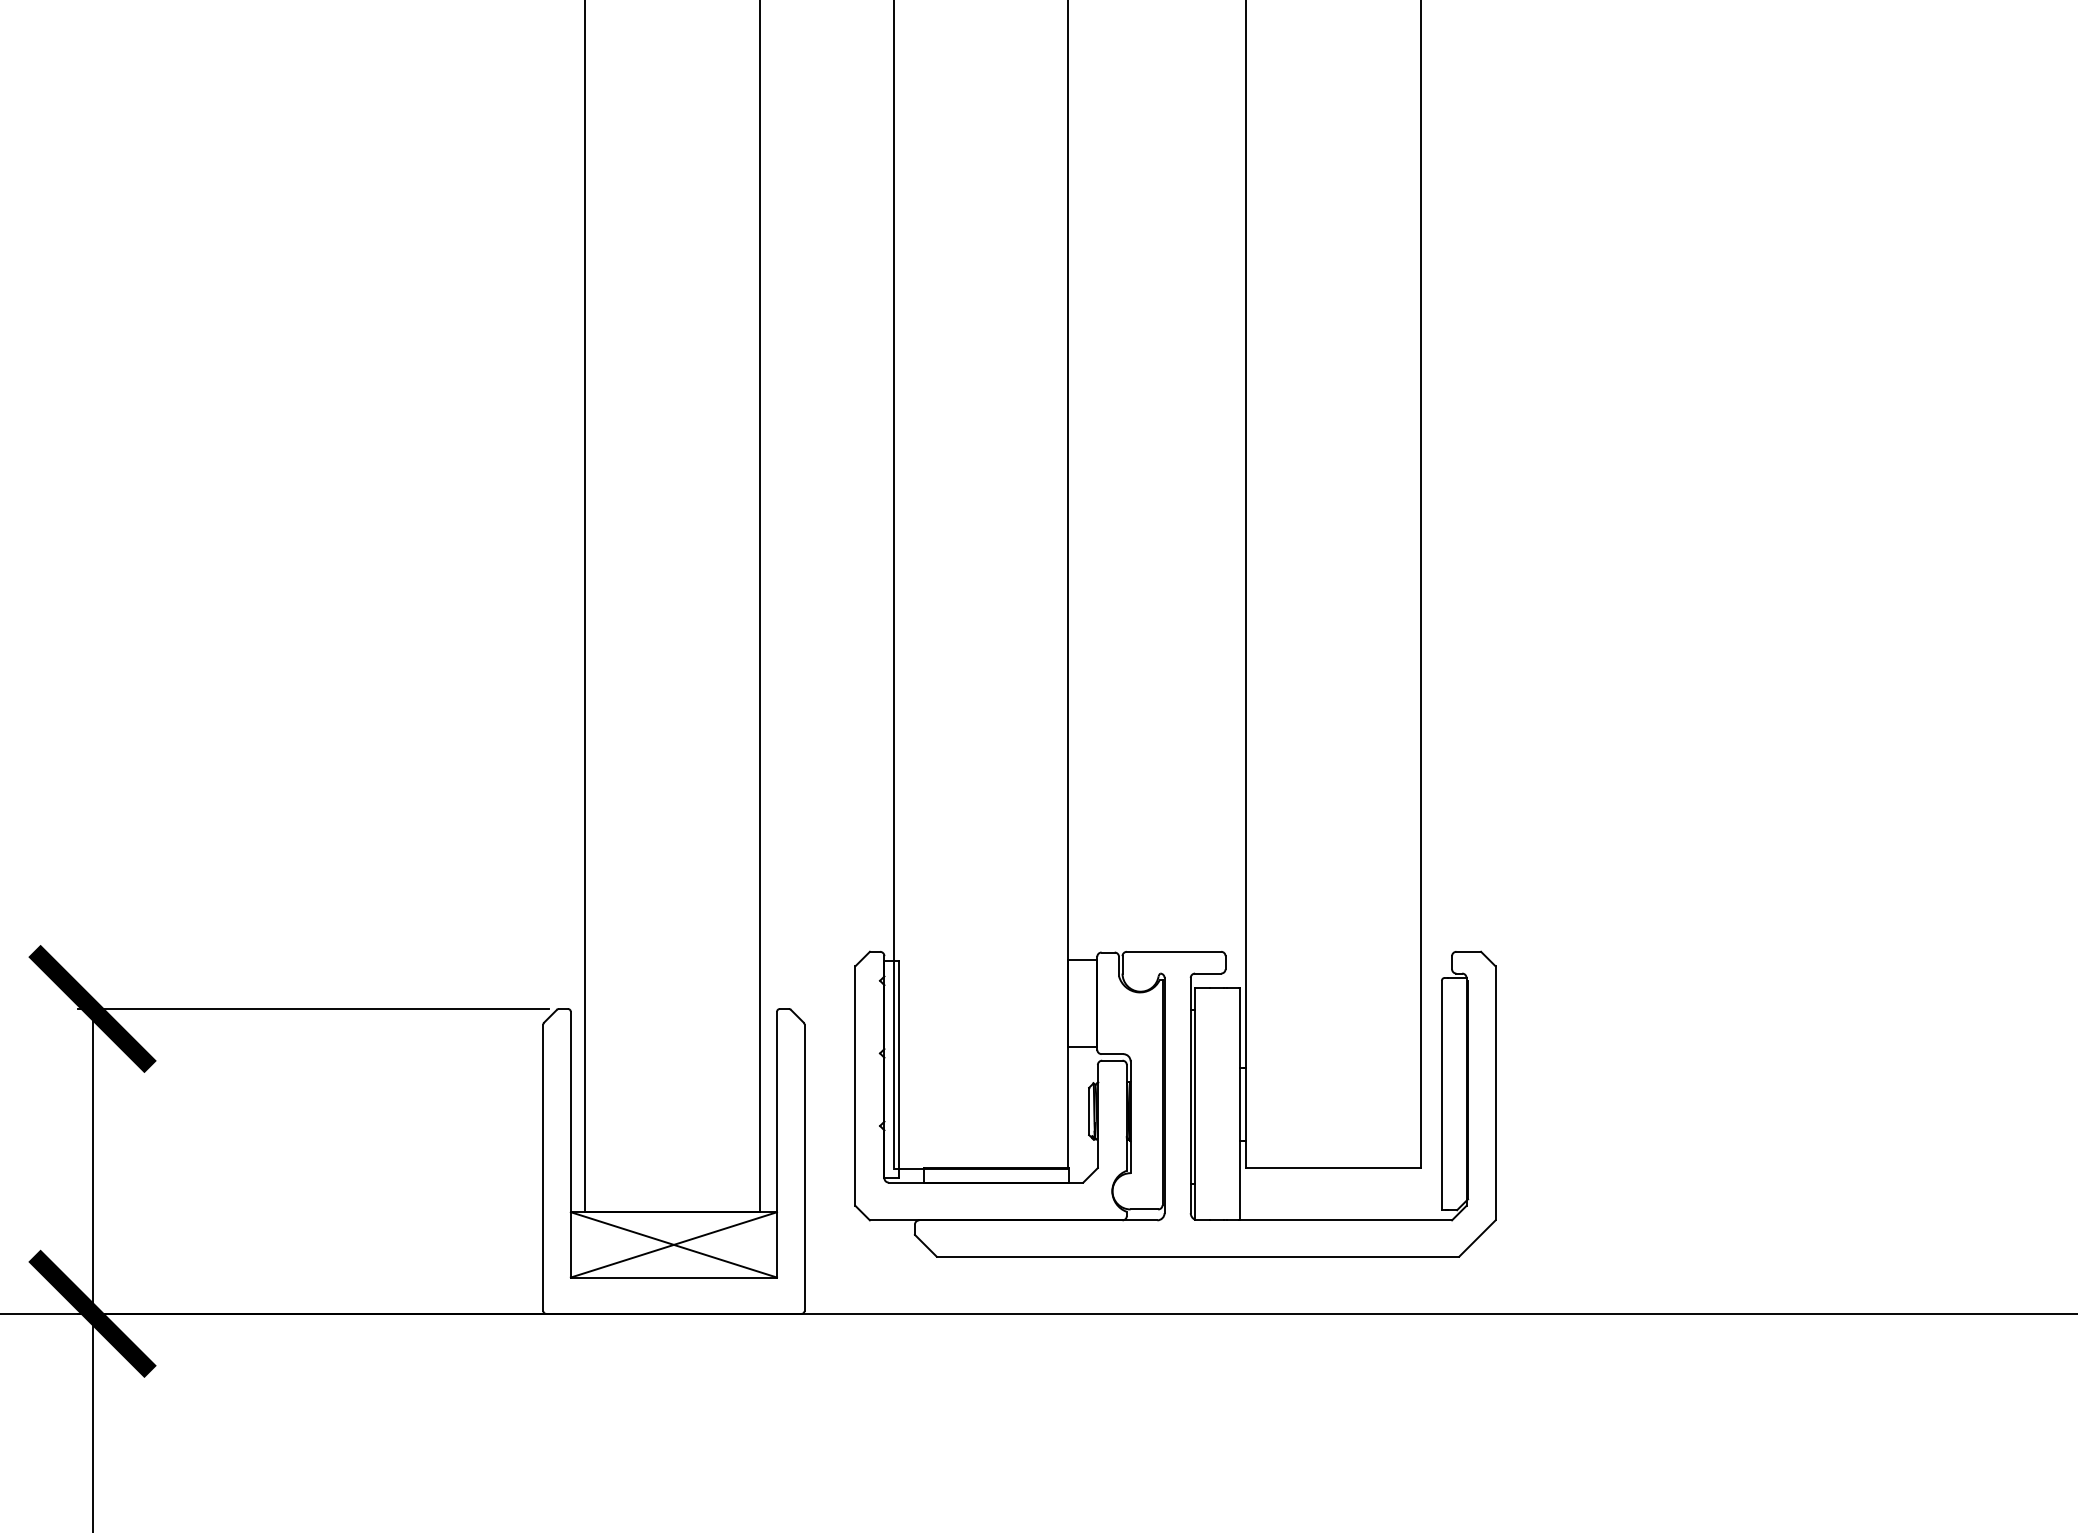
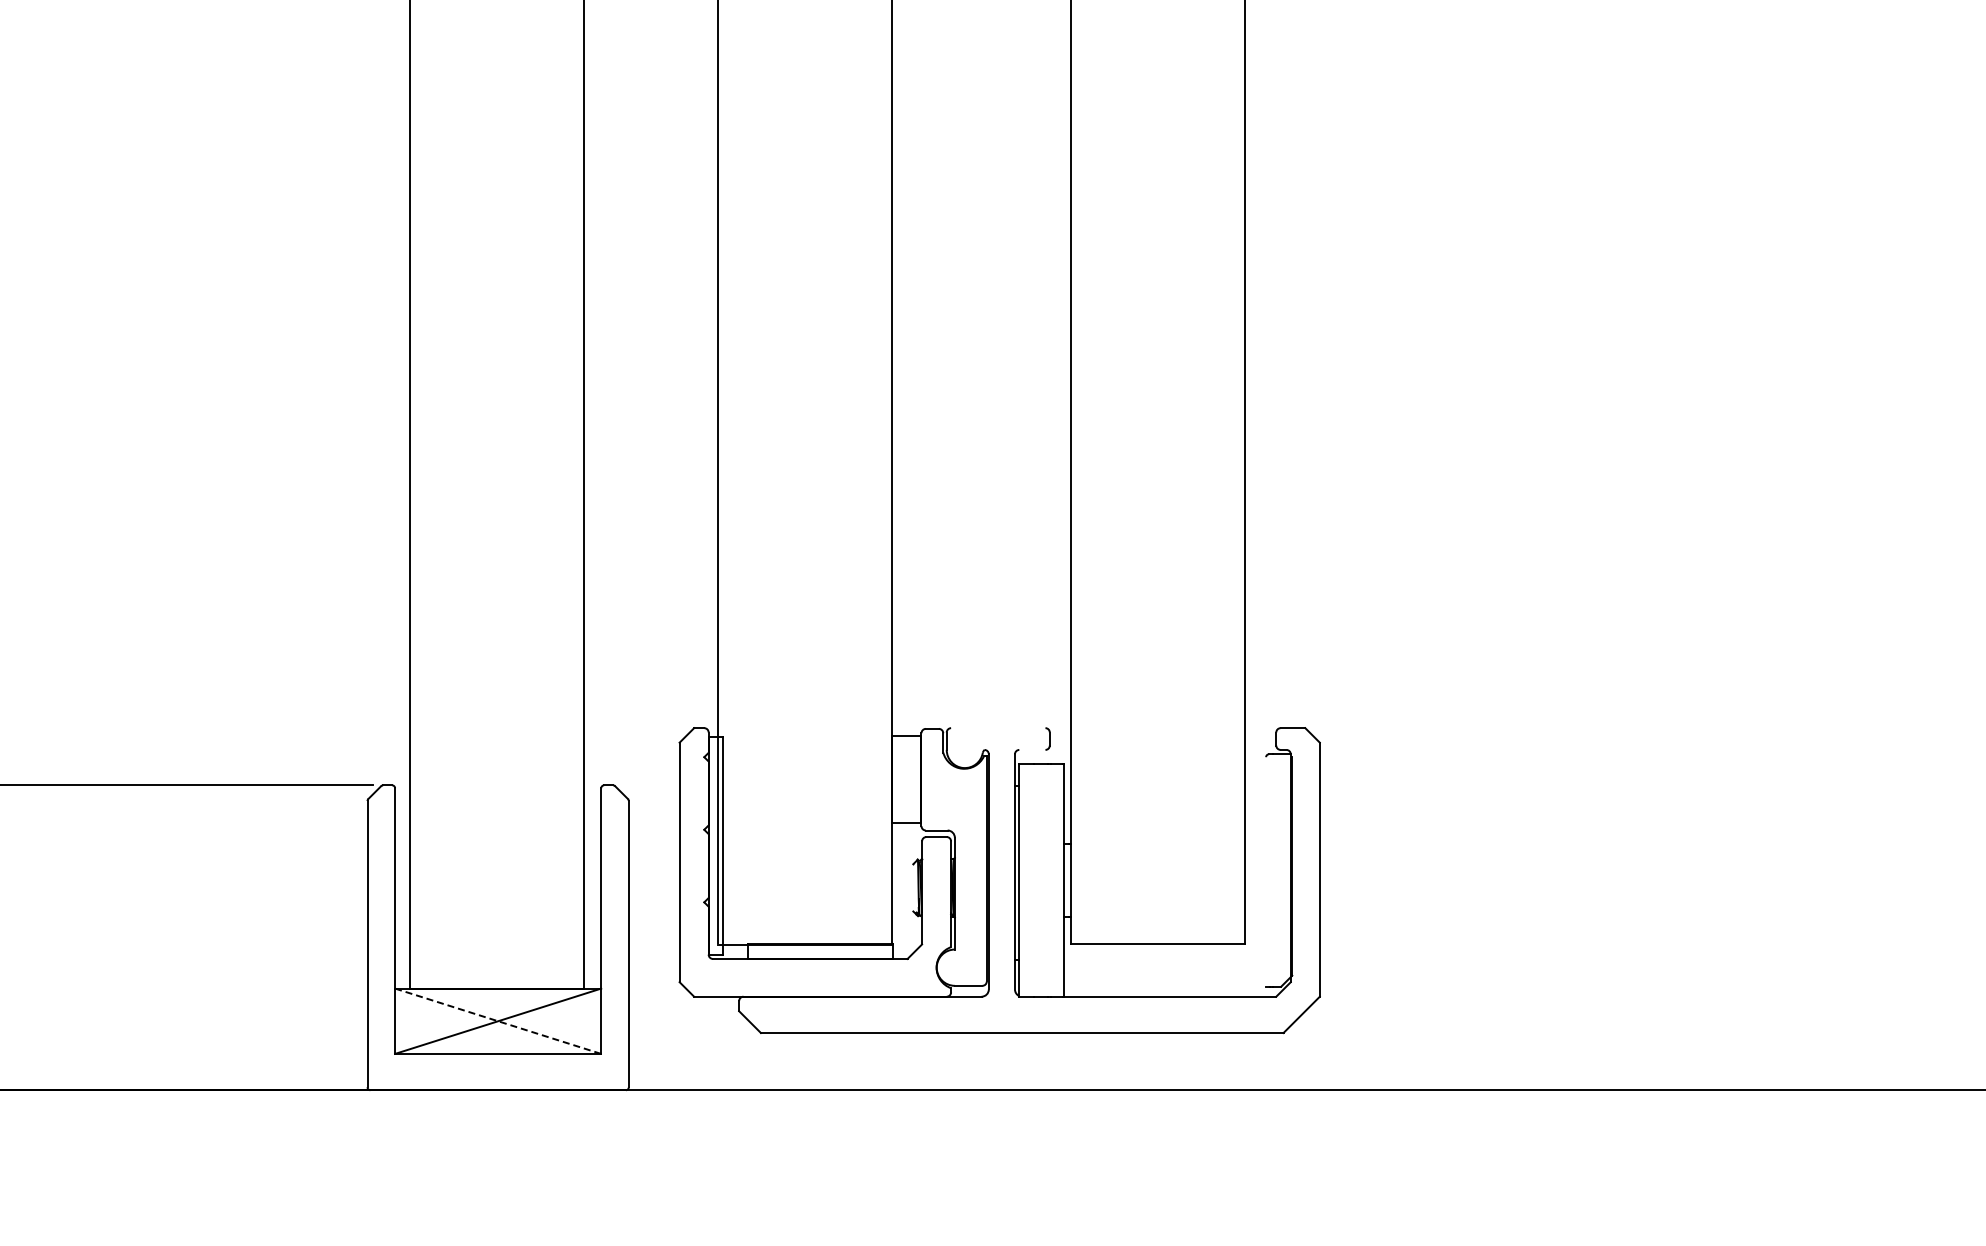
line: (1173, 951) -> (997, 727), removed
line: (1208, 973) -> (1032, 749), removed
line: (1441, 1095) -> (1265, 871), removed
line: (1089, 1111) -> (913, 887), removed
line: (674, 1245) -> (498, 1021), solid -> dashed

